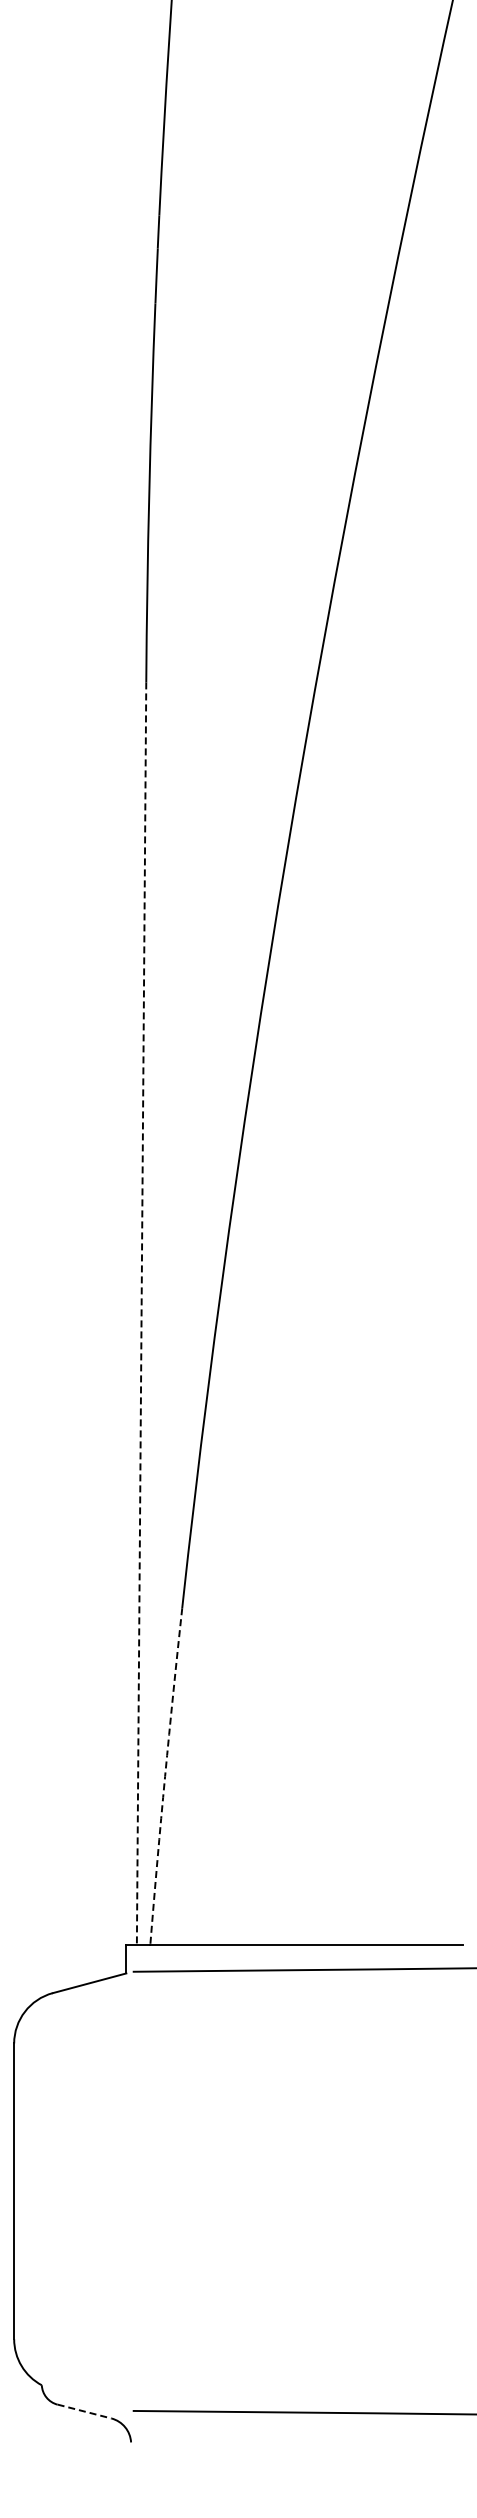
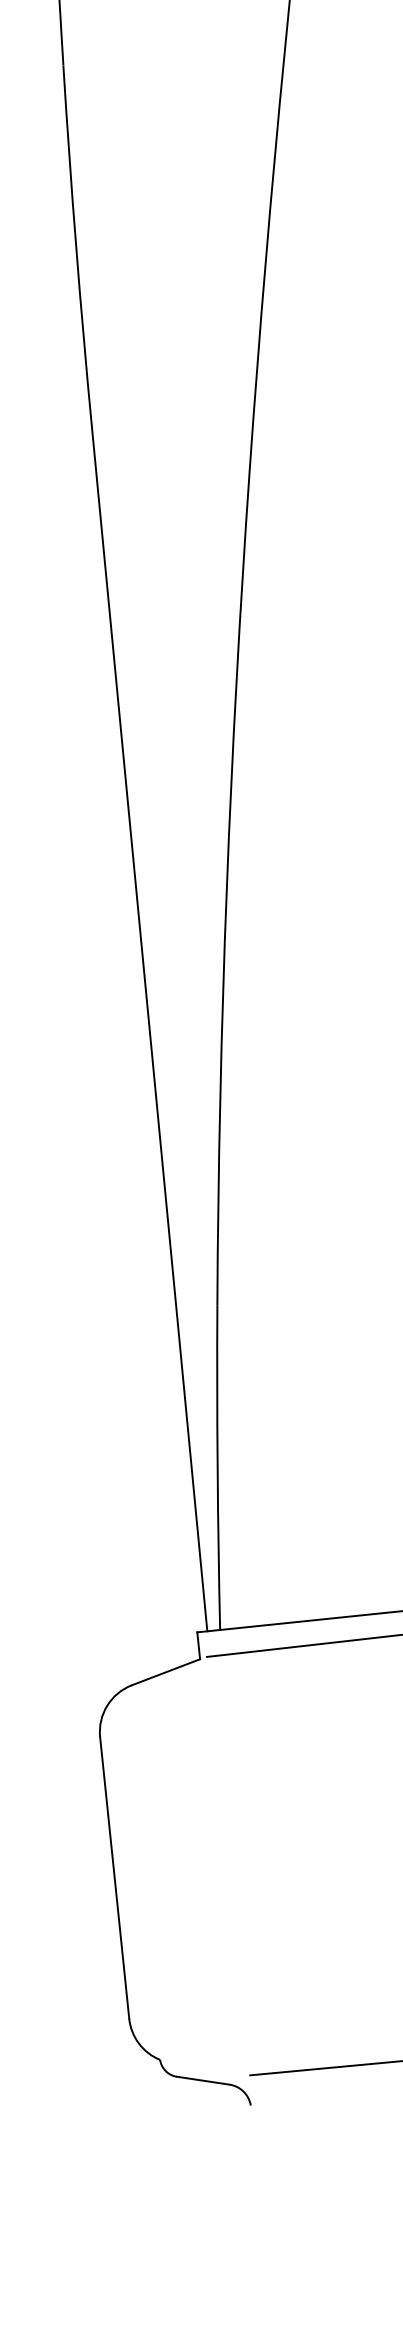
line: (141, 1314) -> (149, 1030), dashed -> solid
arc: (165, 1776) -> (217, 1467), dashed -> solid
line: (84, 2411) -> (203, 2080), dashed -> solid

